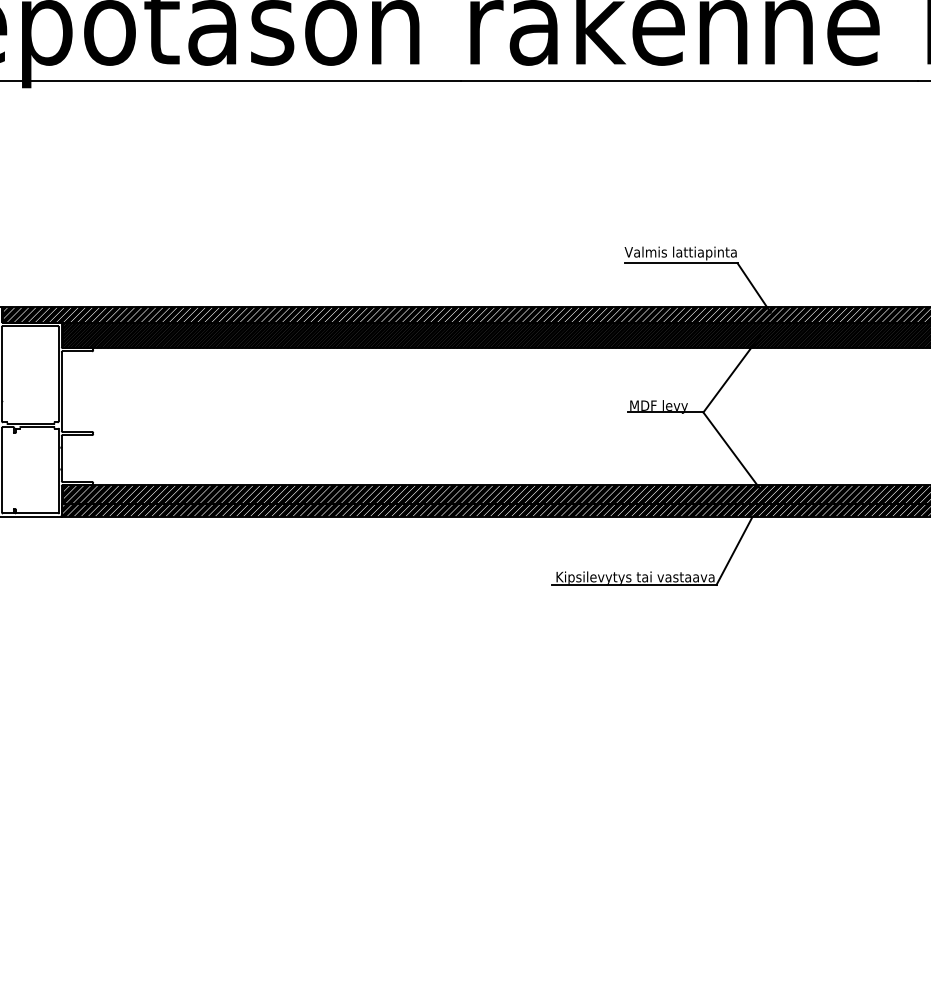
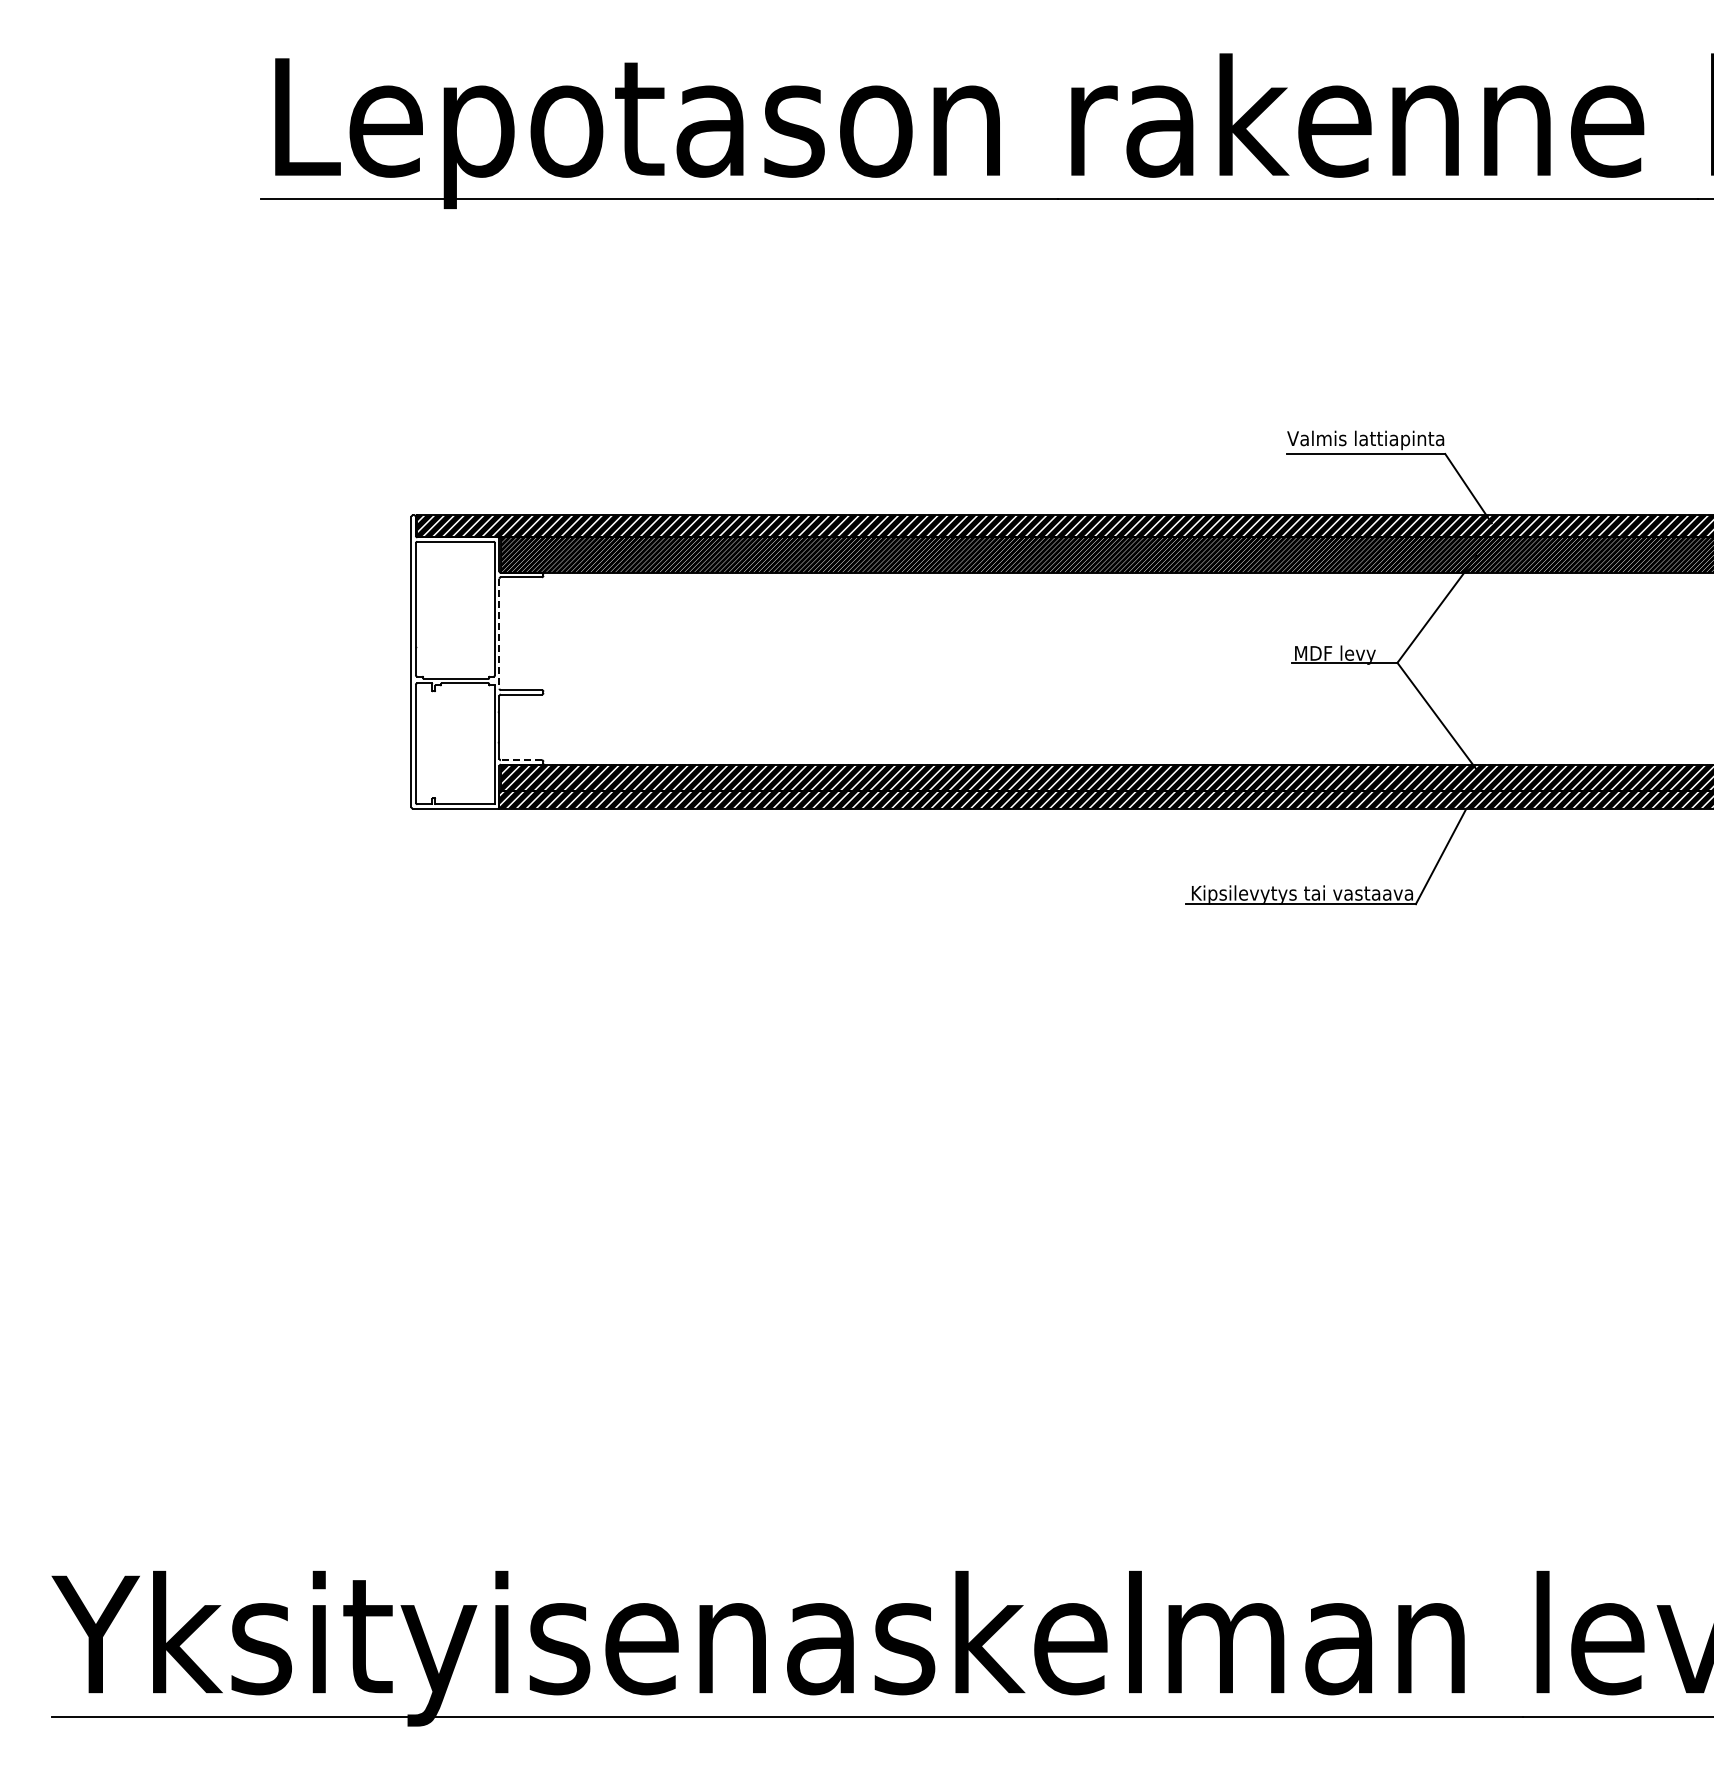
line: (61, 391) -> (499, 633), solid -> dashed
line: (77, 482) -> (521, 760), solid -> dashed

